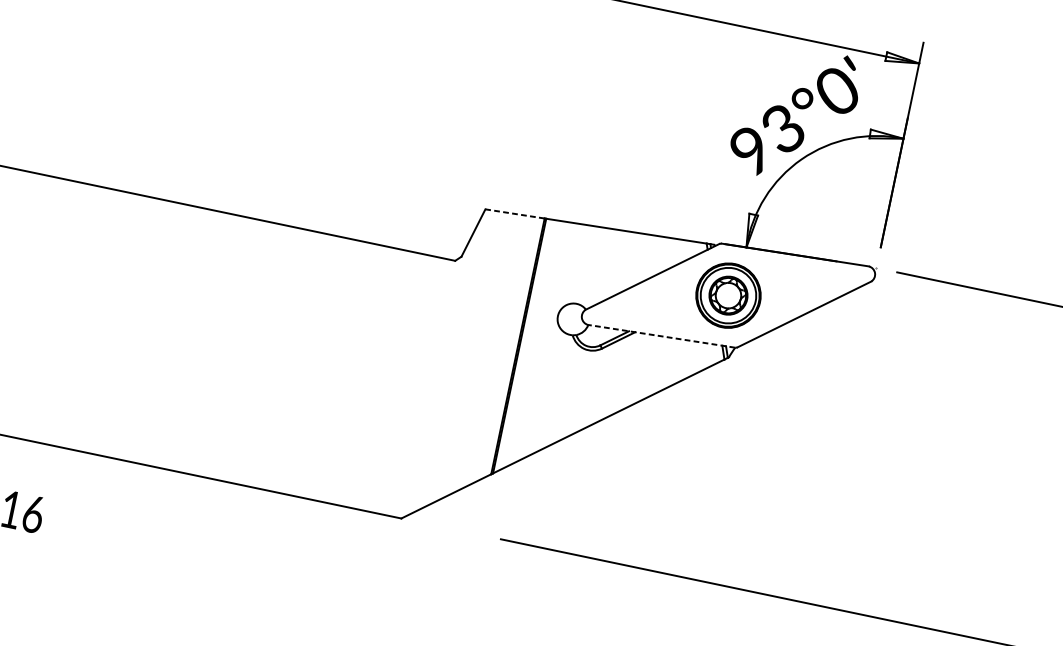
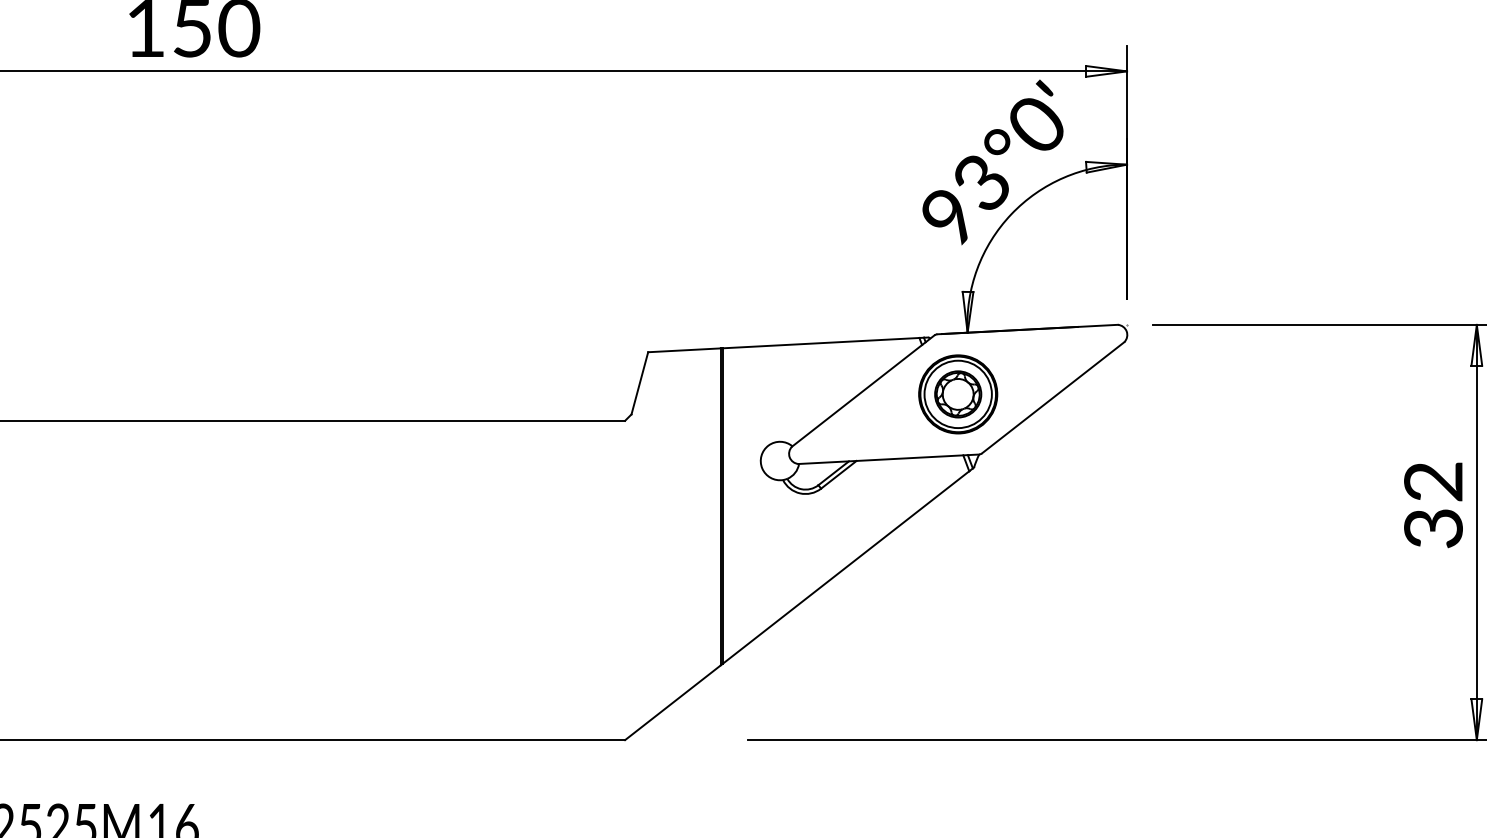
line: (515, 214) -> (684, 350), dashed -> solid
line: (661, 336) -> (888, 459), dashed -> solid

